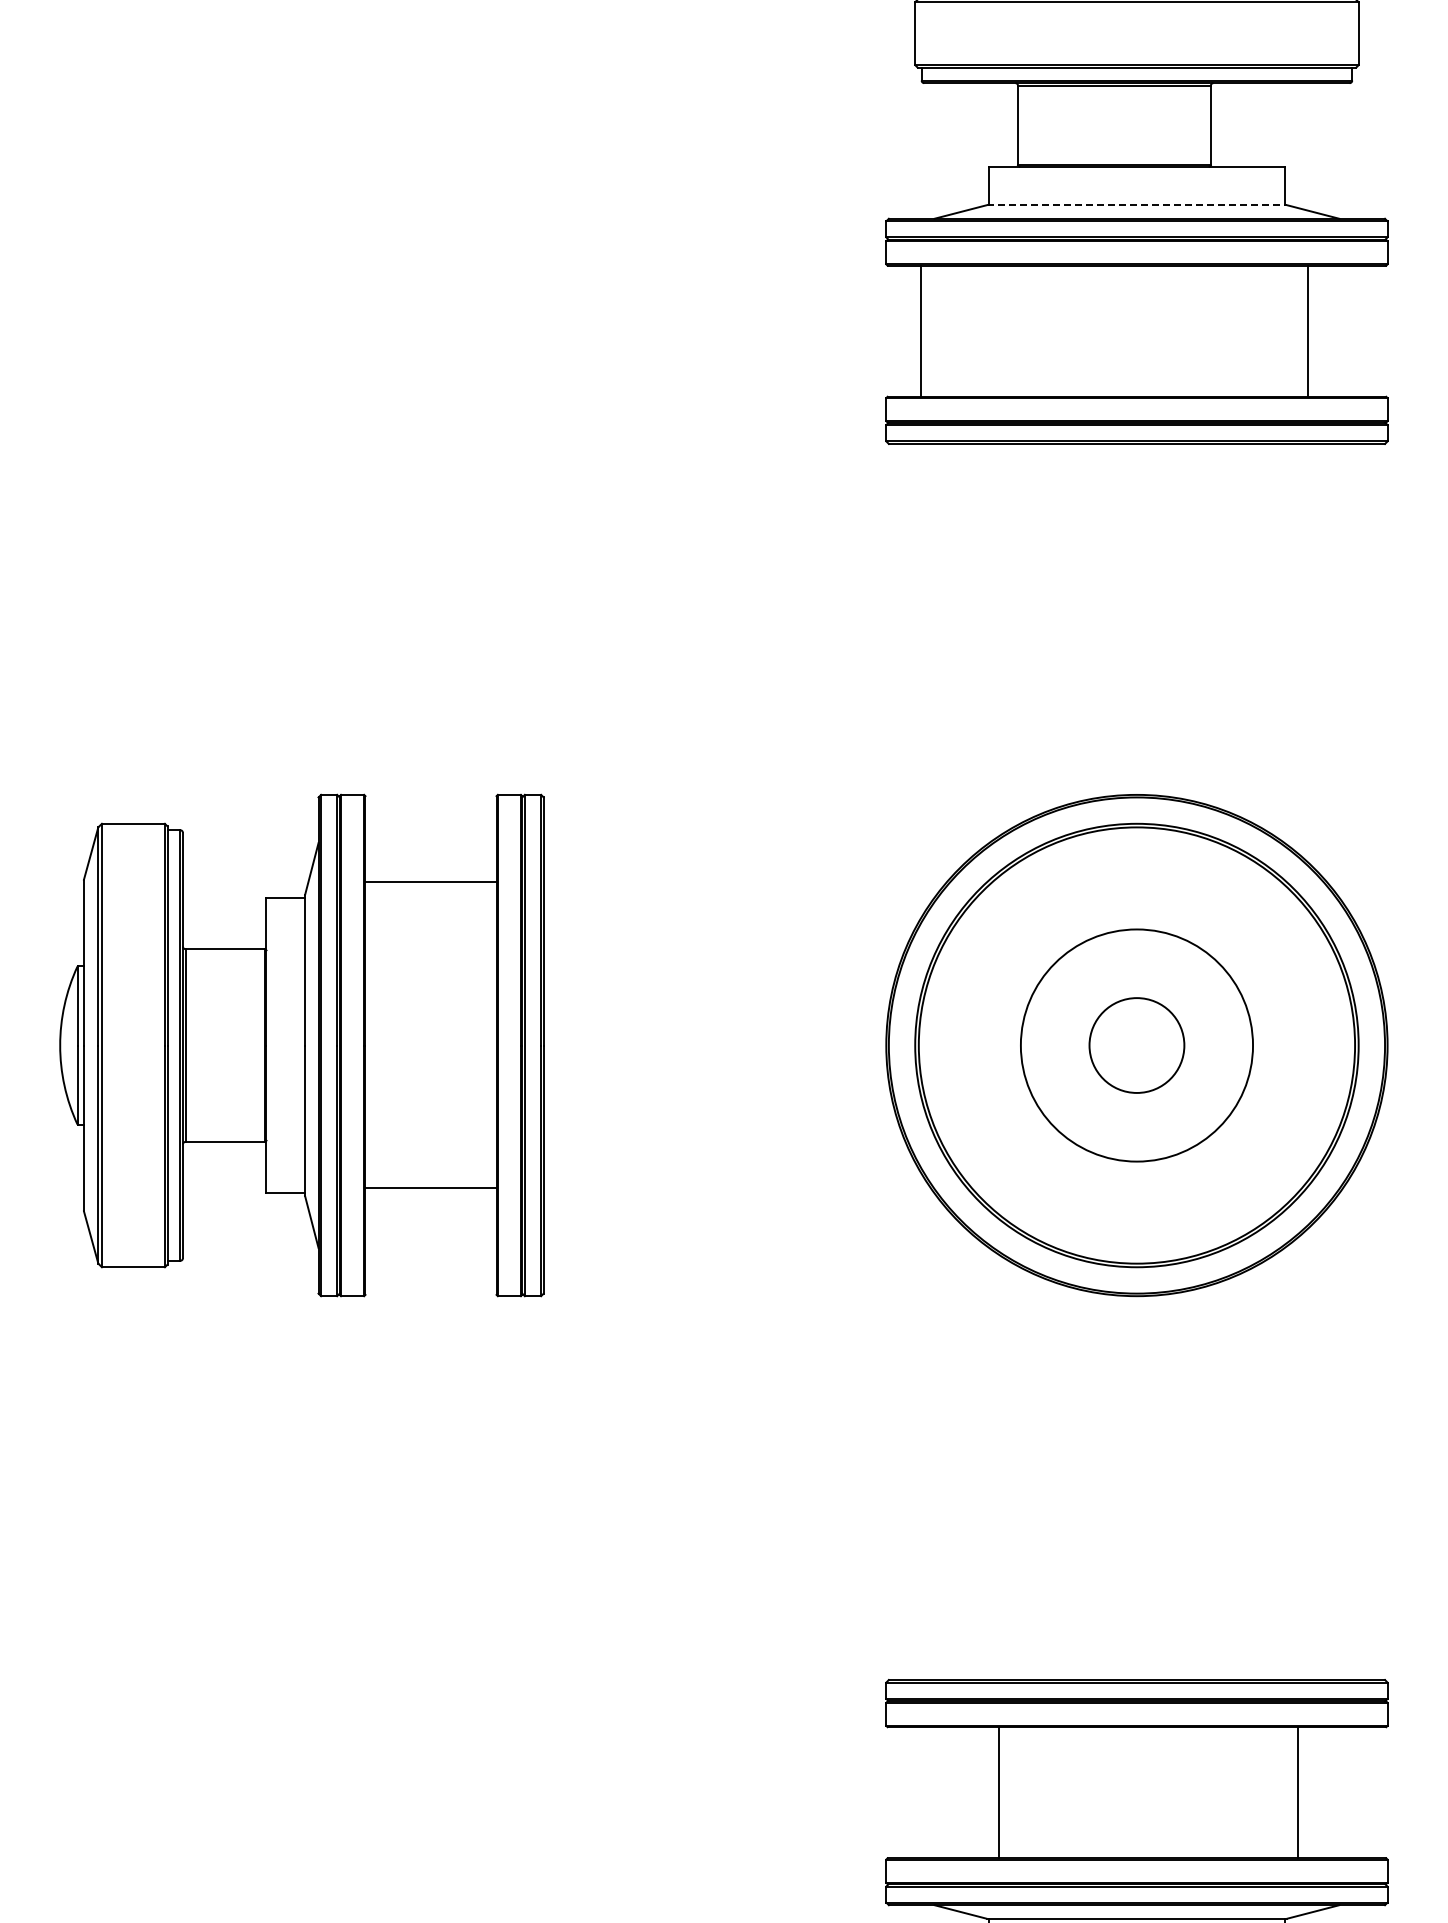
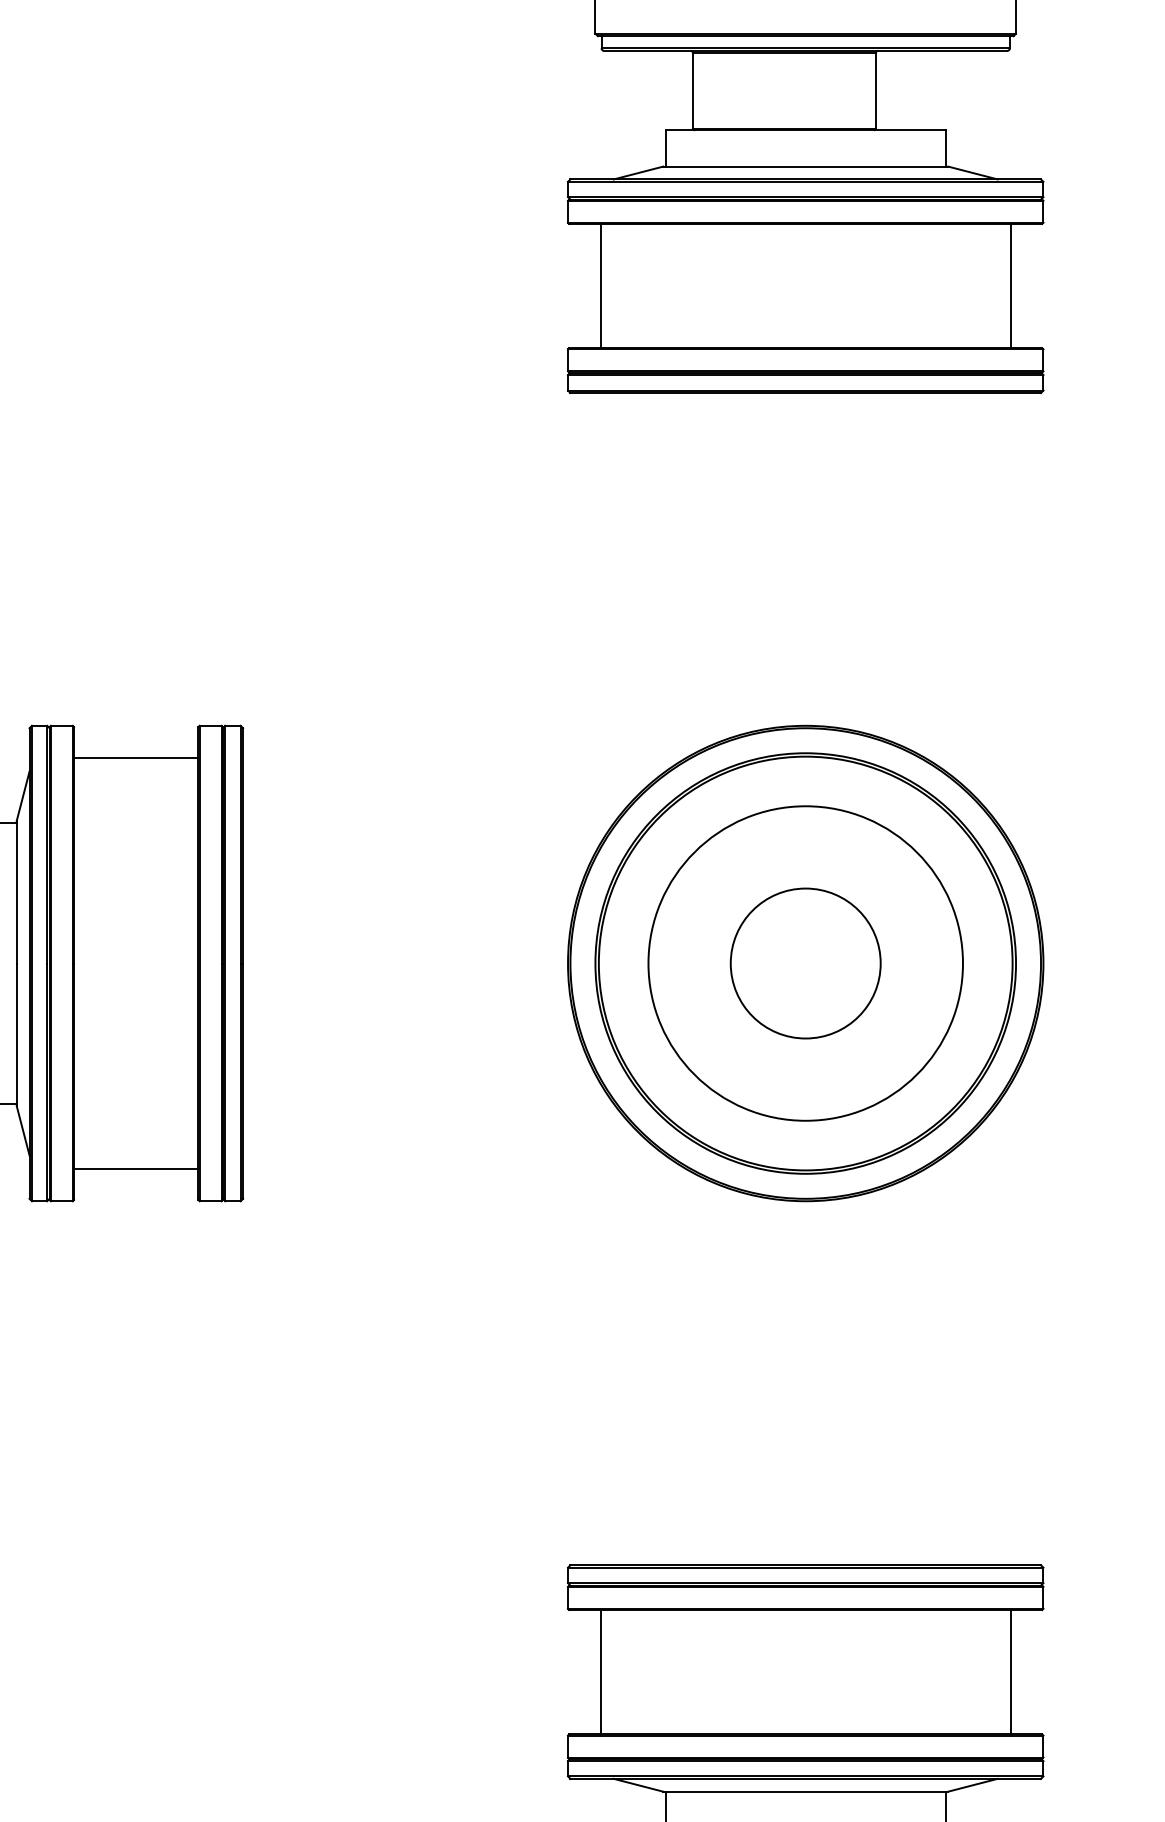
line: (1137, 205) -> (806, 166), dashed -> solid
line: (1308, 330) -> (1011, 285), moved
line: (430, 882) -> (135, 758), moved
circle: (1136, 1045) -> (805, 963), size x1.43
circle: (1136, 1045) -> (805, 963), size x1.67
line: (430, 1187) -> (135, 1168), moved
line: (998, 1792) -> (600, 1671), moved
line: (1298, 1792) -> (1011, 1671), moved

